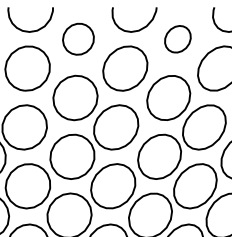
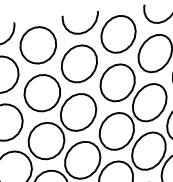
part: (78, 39) -> (38, 45), size x1.43
part: (177, 39) -> (118, 34), size x1.67

